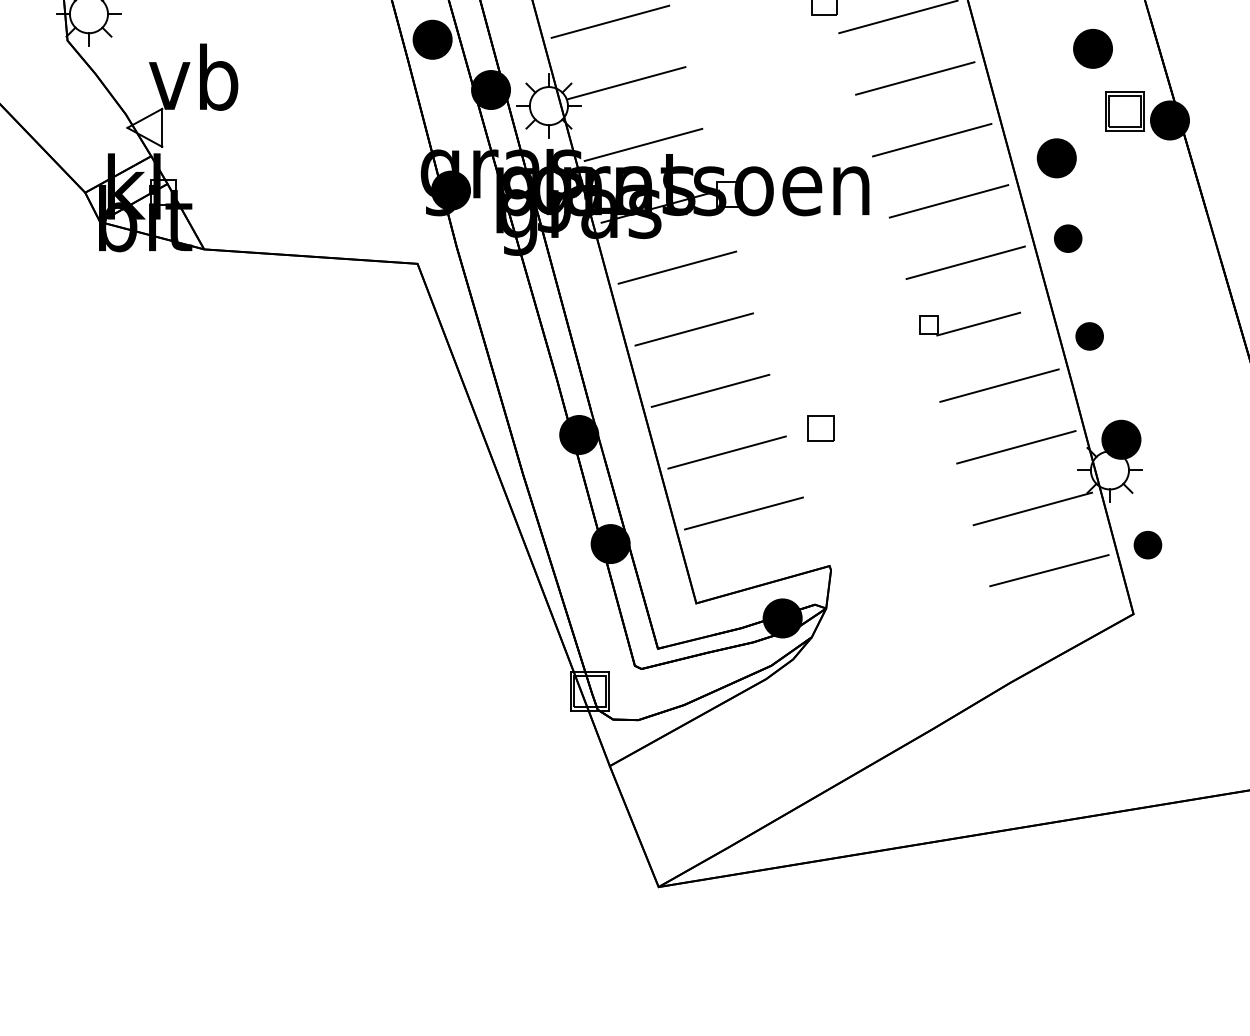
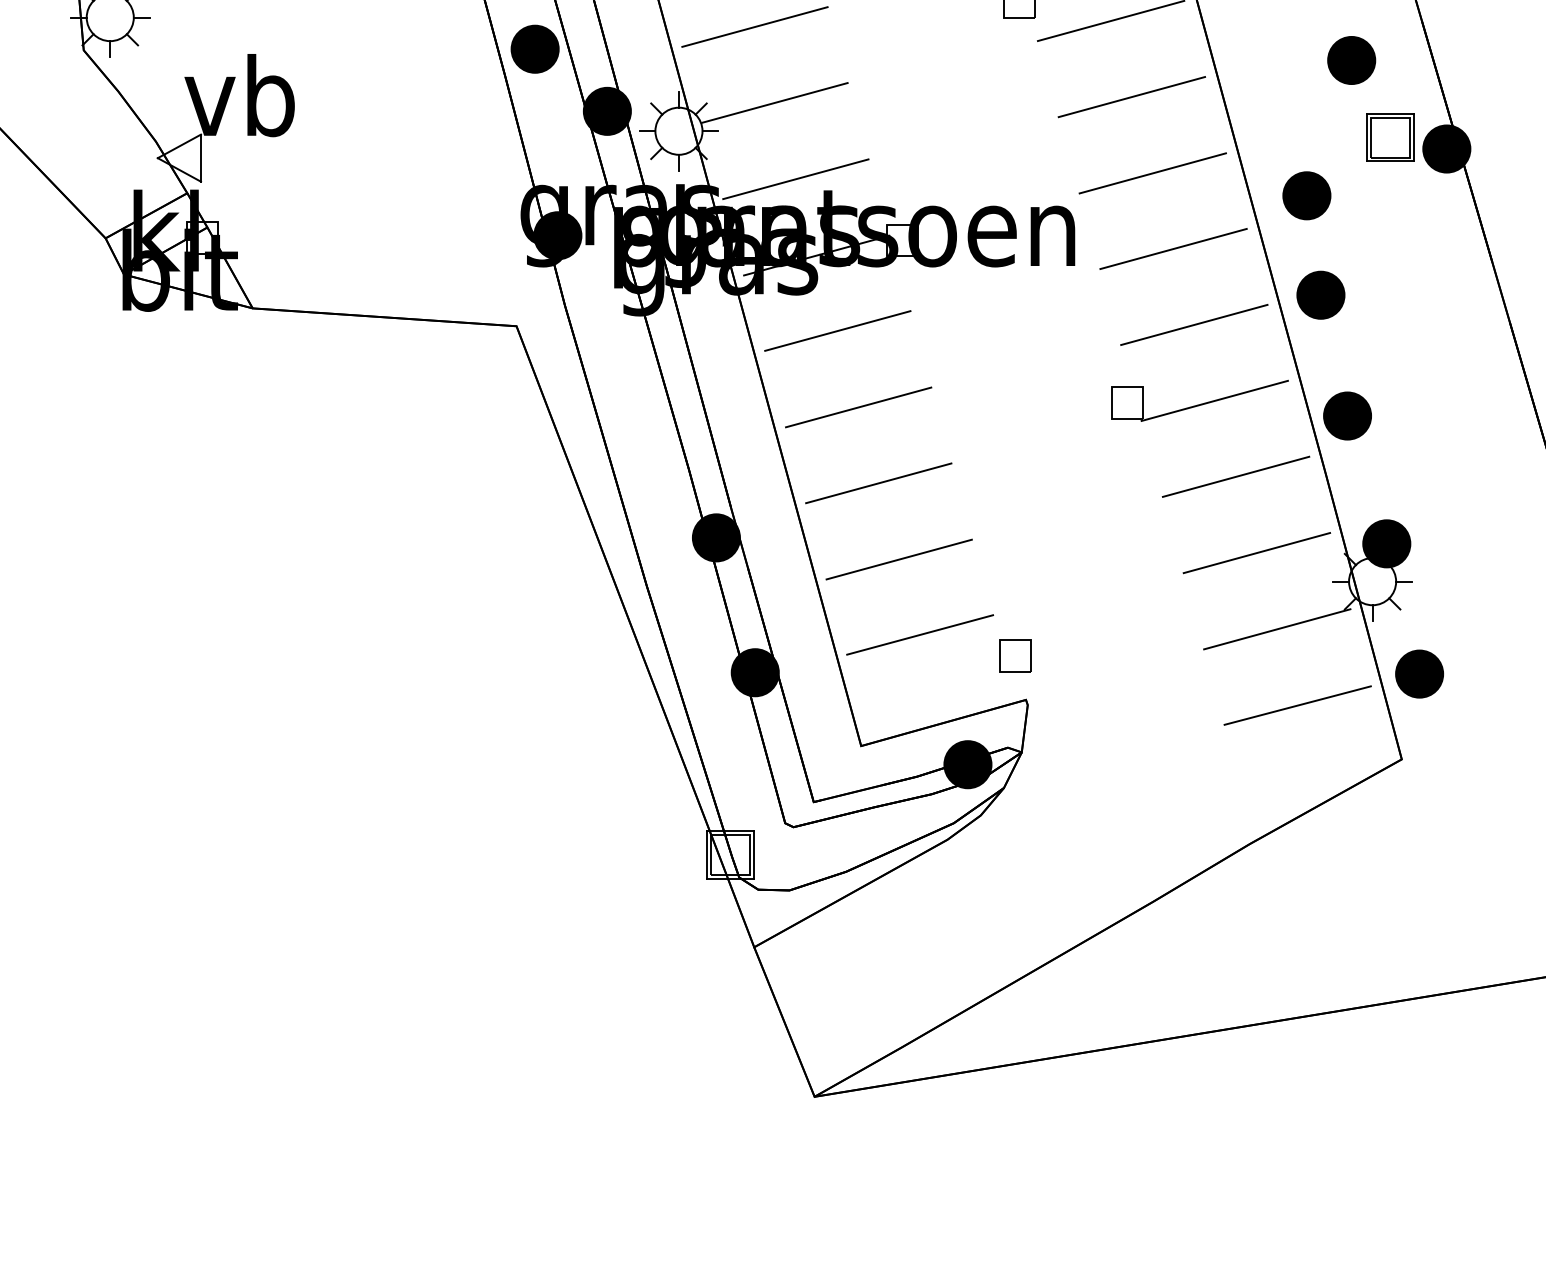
part: (1067, 238) -> (1320, 294), size x1.43
part: (969, 323) -> (1199, 400), size x1.43
part: (1089, 336) -> (1347, 415), size x1.43
part: (821, 428) -> (1015, 655), moved
part: (1147, 544) -> (1419, 673), size x1.43

